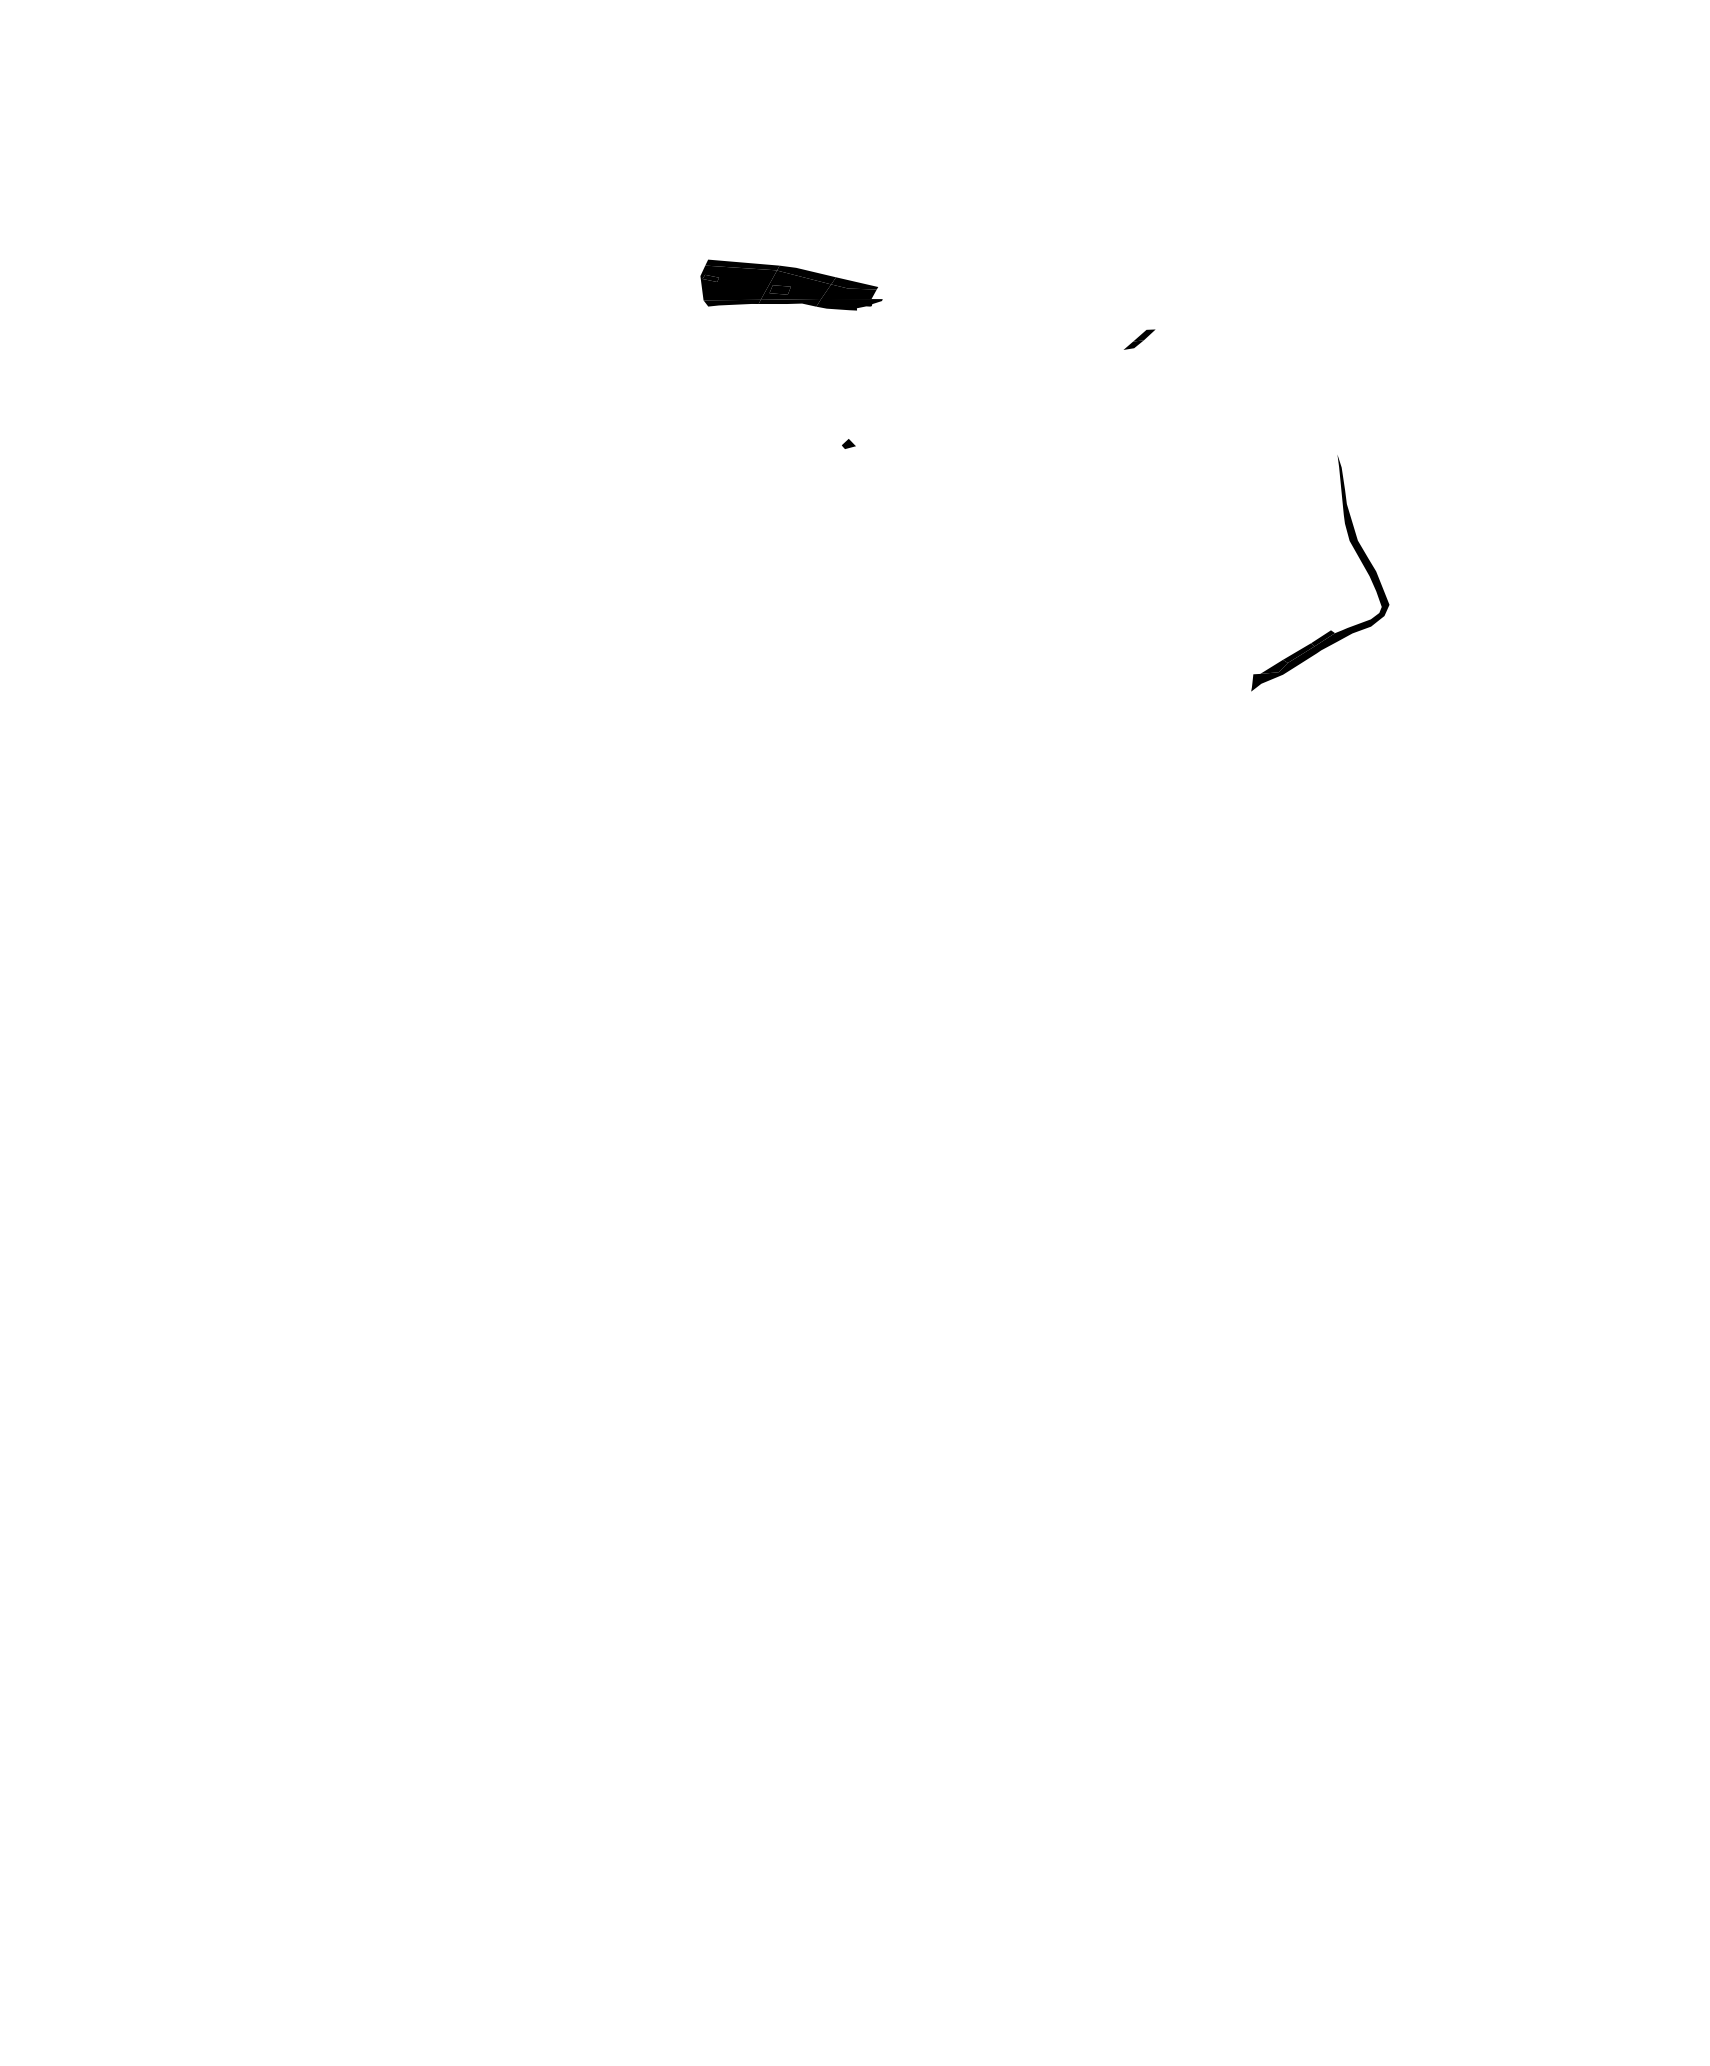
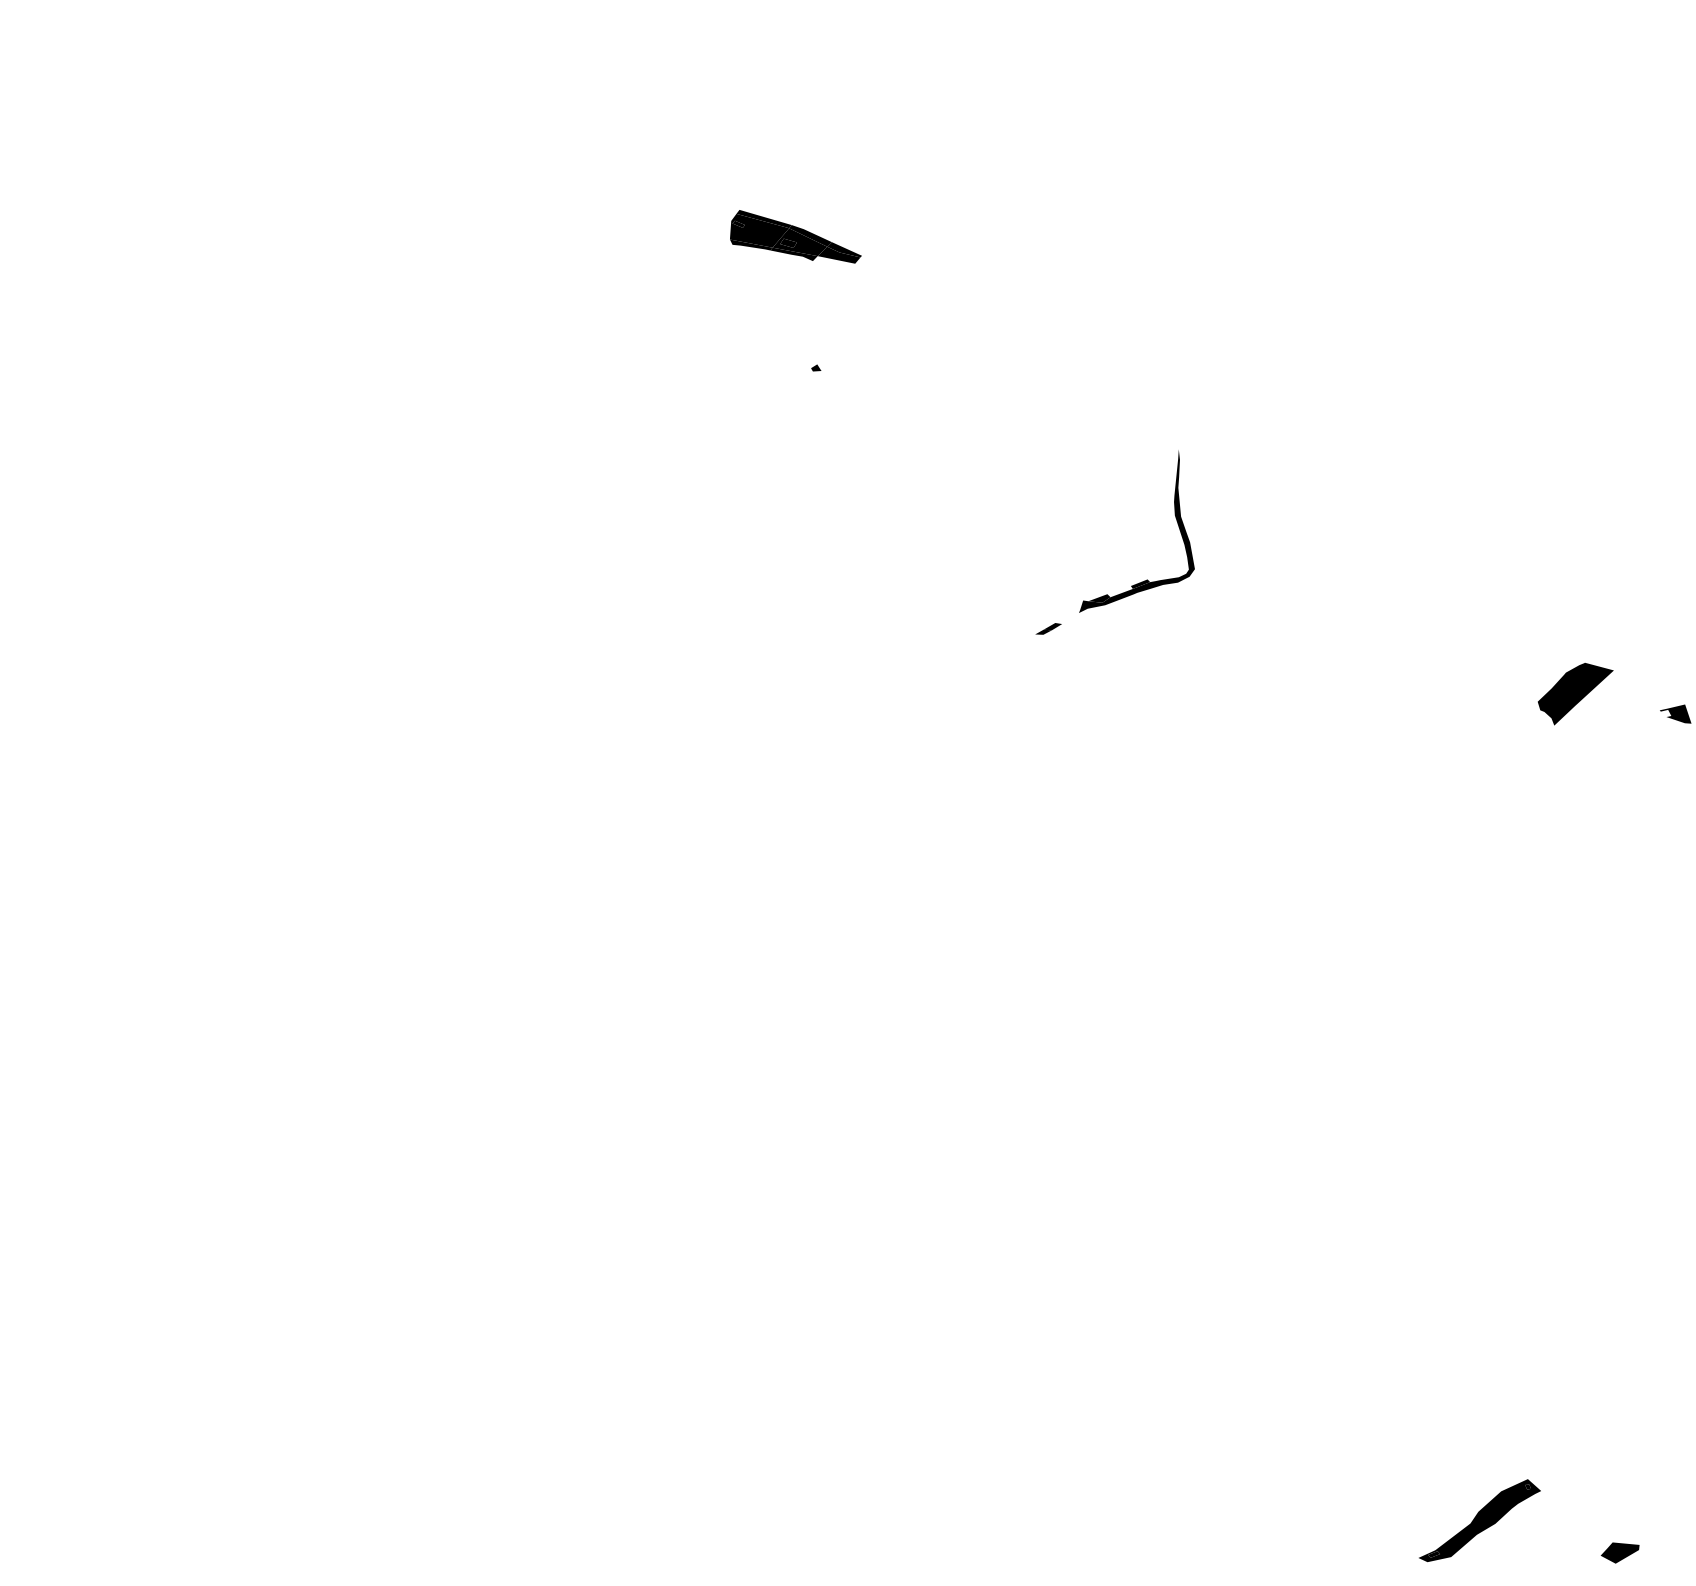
fill: (848, 303) -> (837, 263), removed
part: (1139, 338) -> (1048, 628), moved
fill: (1297, 653) -> (1119, 591), removed

